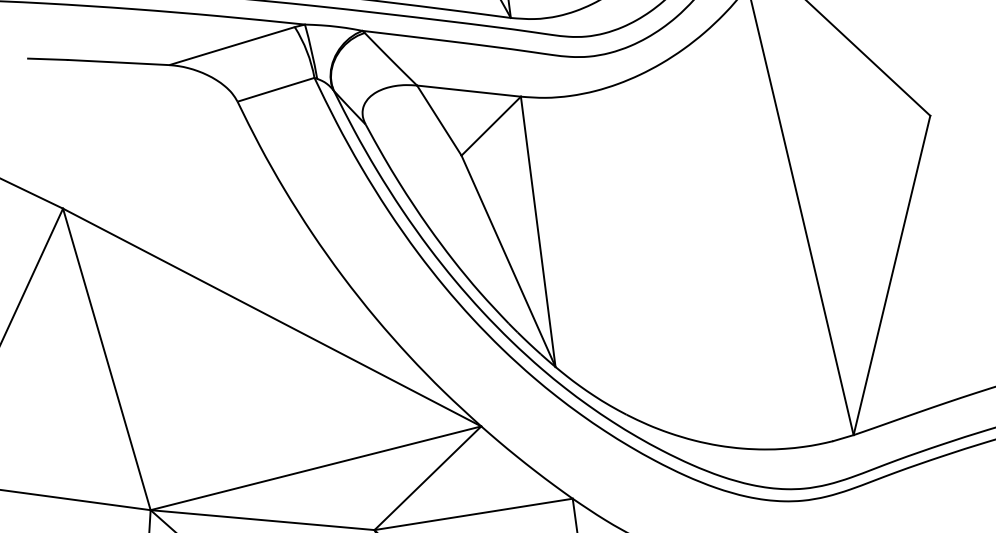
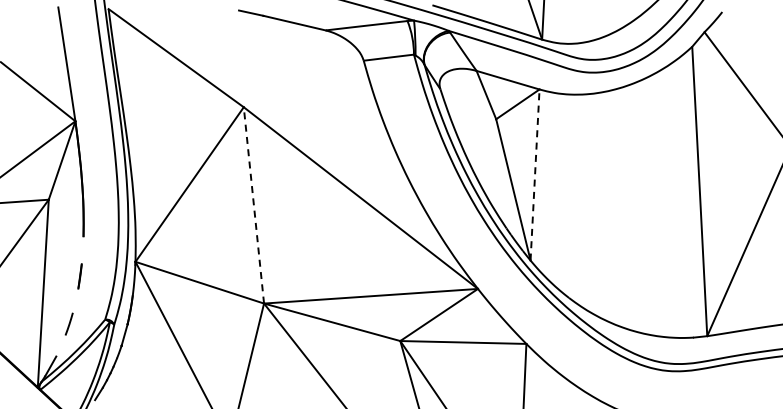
line: (539, 232) -> (535, 175), solid -> dashed
line: (106, 359) -> (253, 205), solid -> dashed

